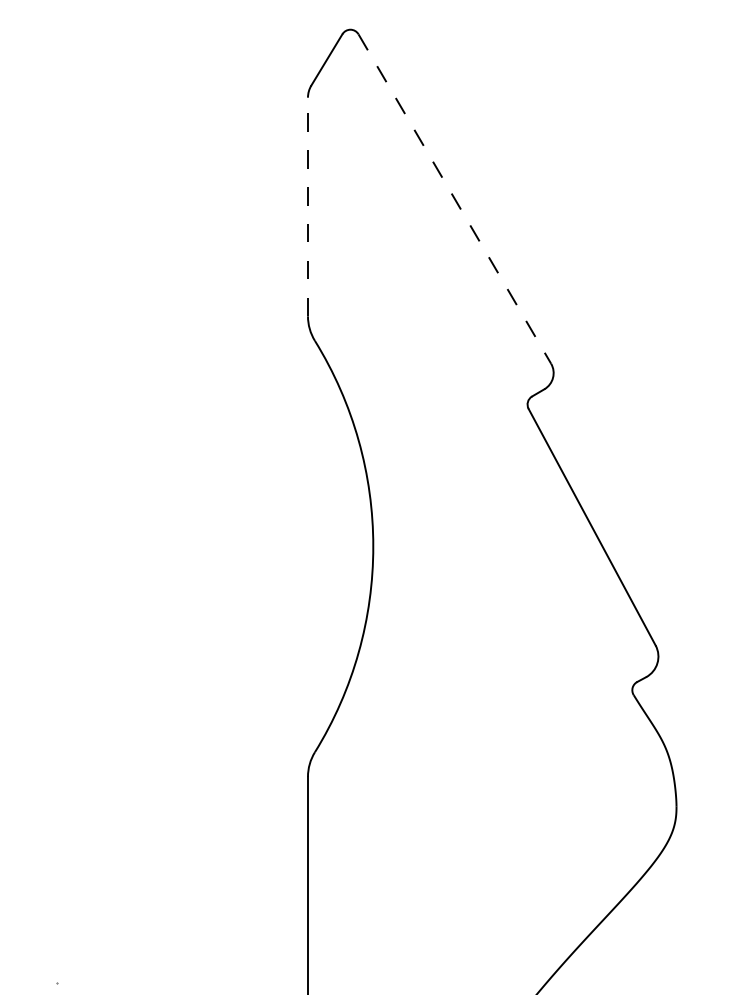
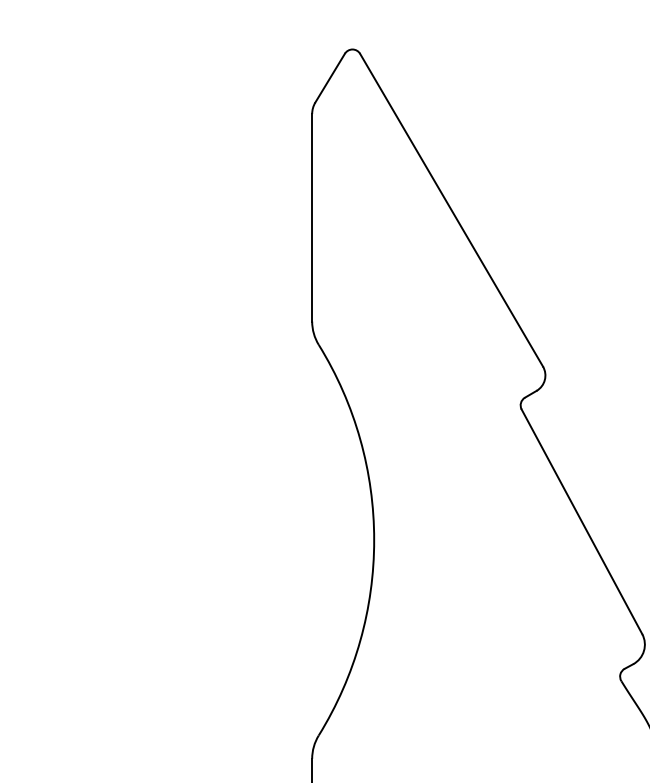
line: (454, 199) -> (451, 210), dashed -> solid
line: (307, 206) -> (311, 217), dashed -> solid

